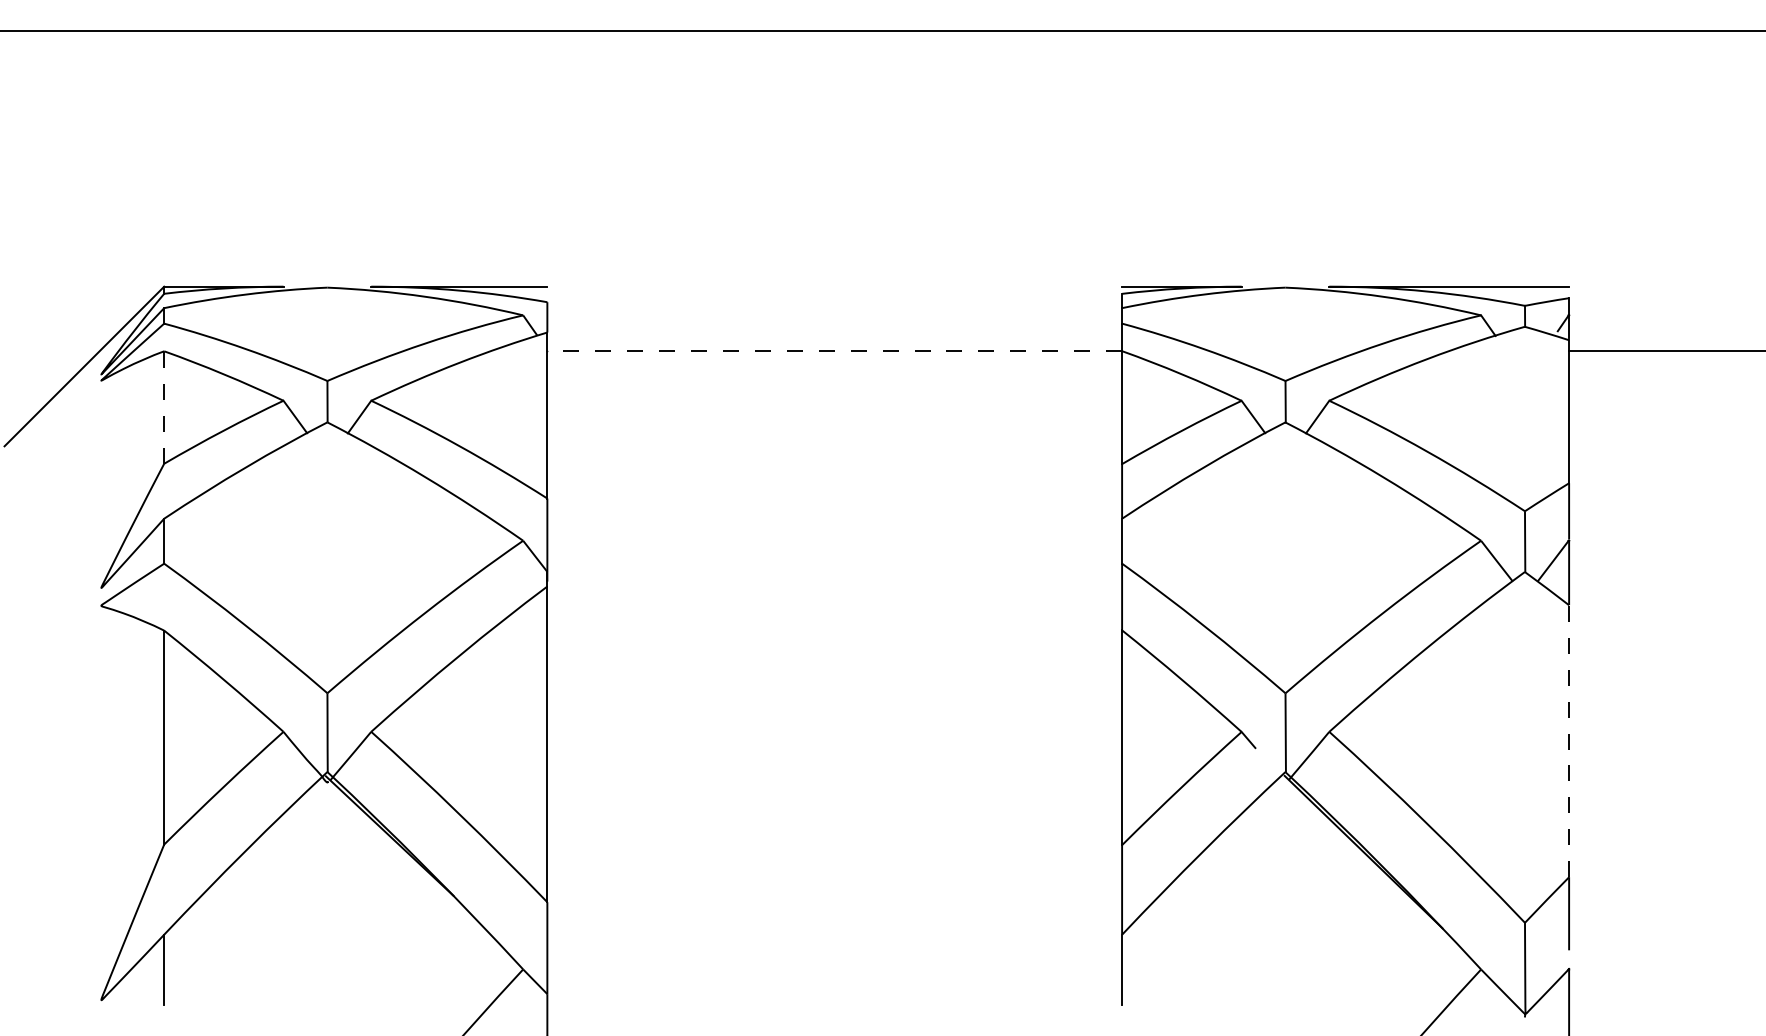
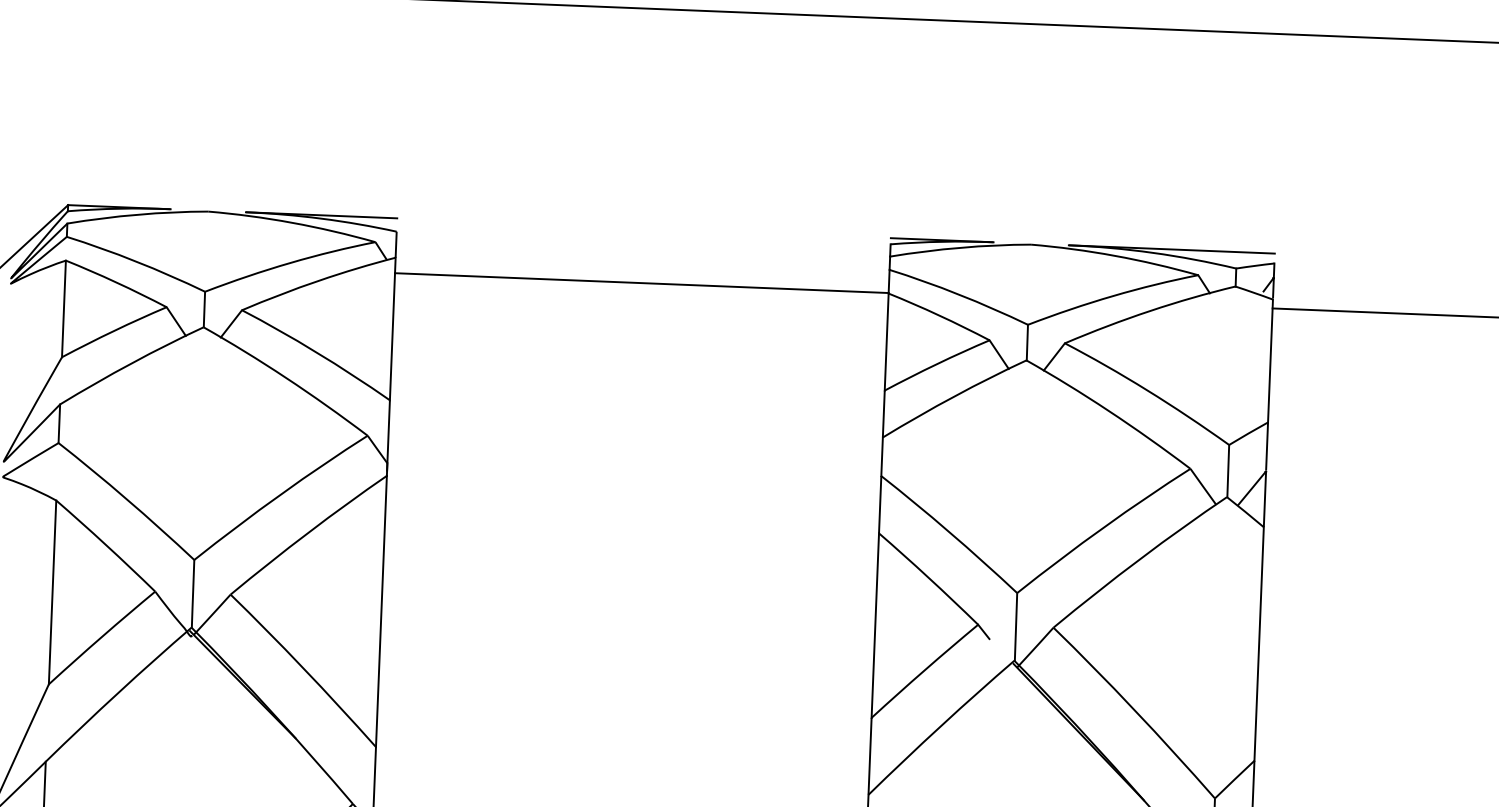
line: (834, 350) -> (641, 283), dashed -> solid
line: (164, 407) -> (64, 308), dashed -> solid
line: (1569, 741) -> (1259, 644), dashed -> solid

